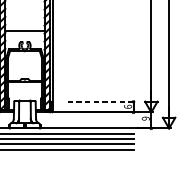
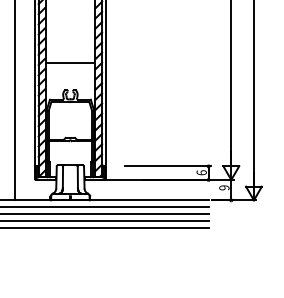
line: (25, 31) -> (70, 63), moved
line: (101, 101) -> (168, 166), dashed -> solid

